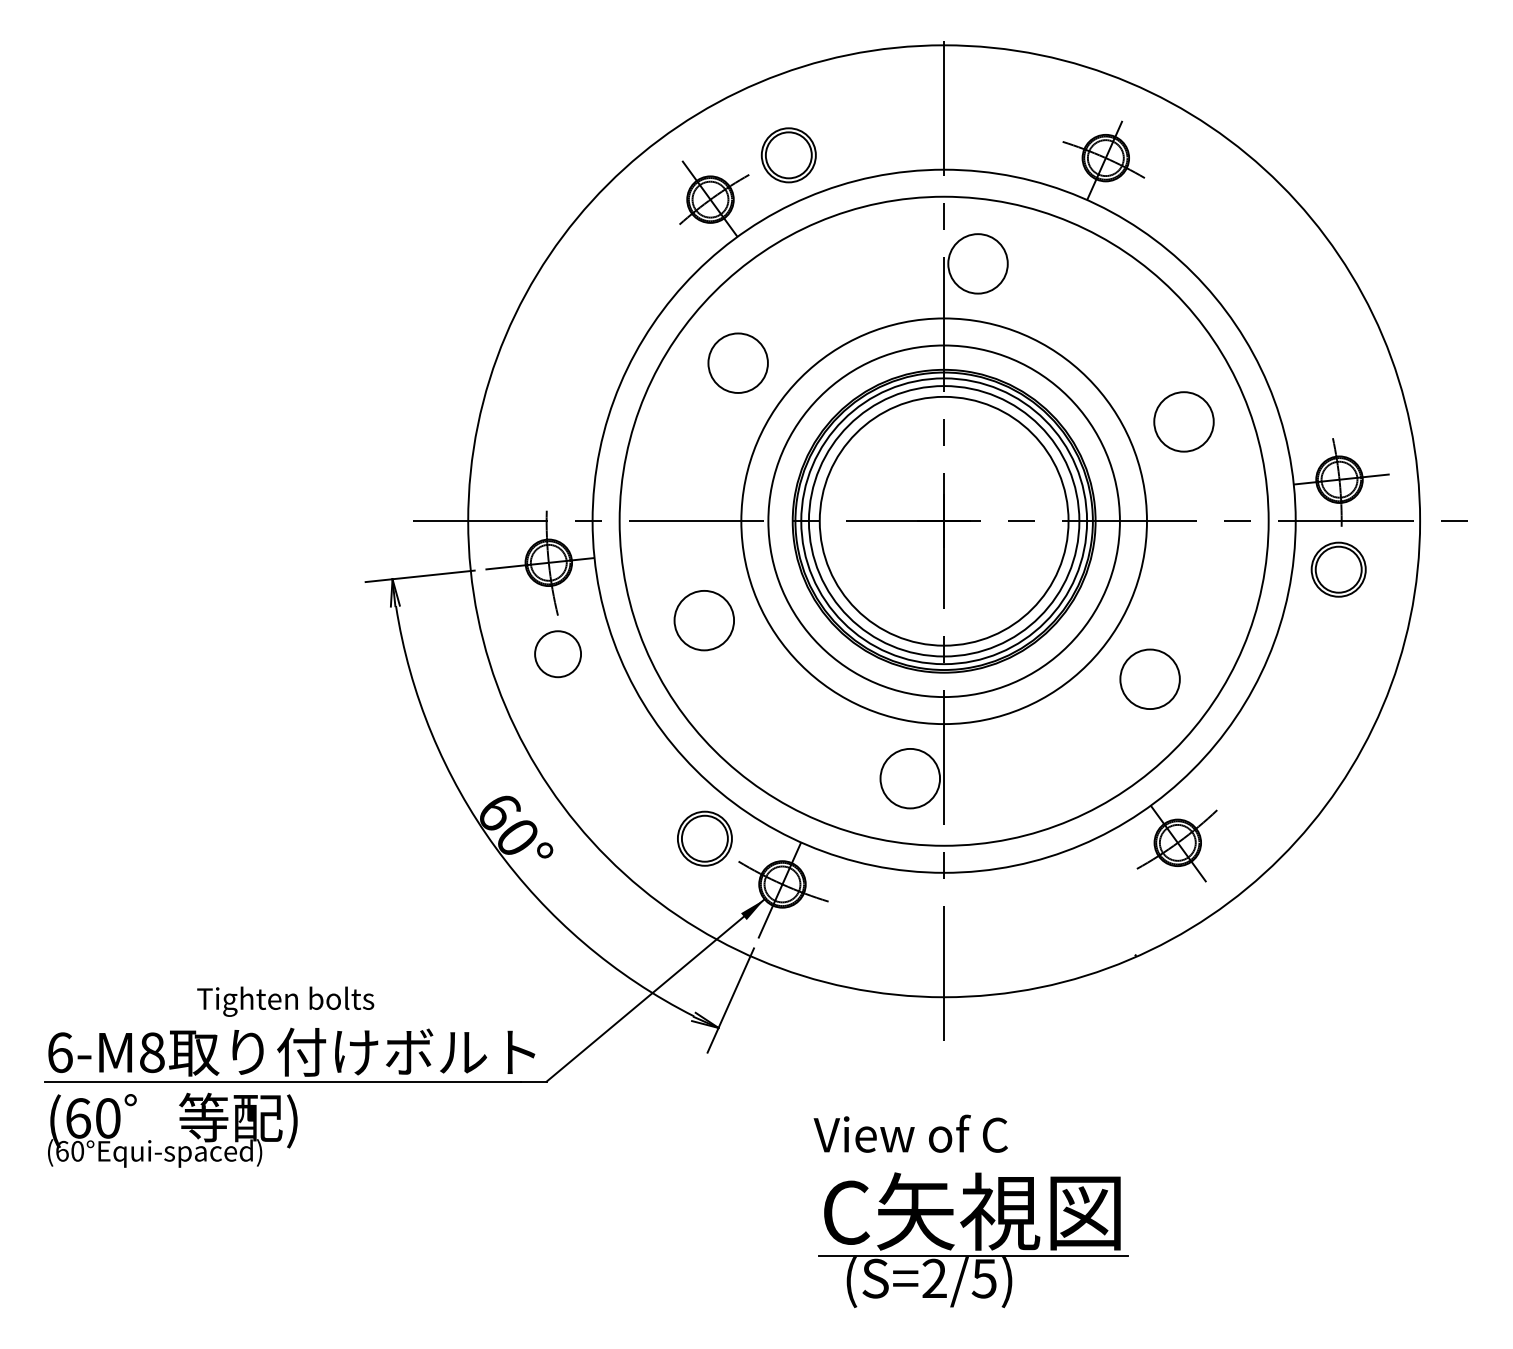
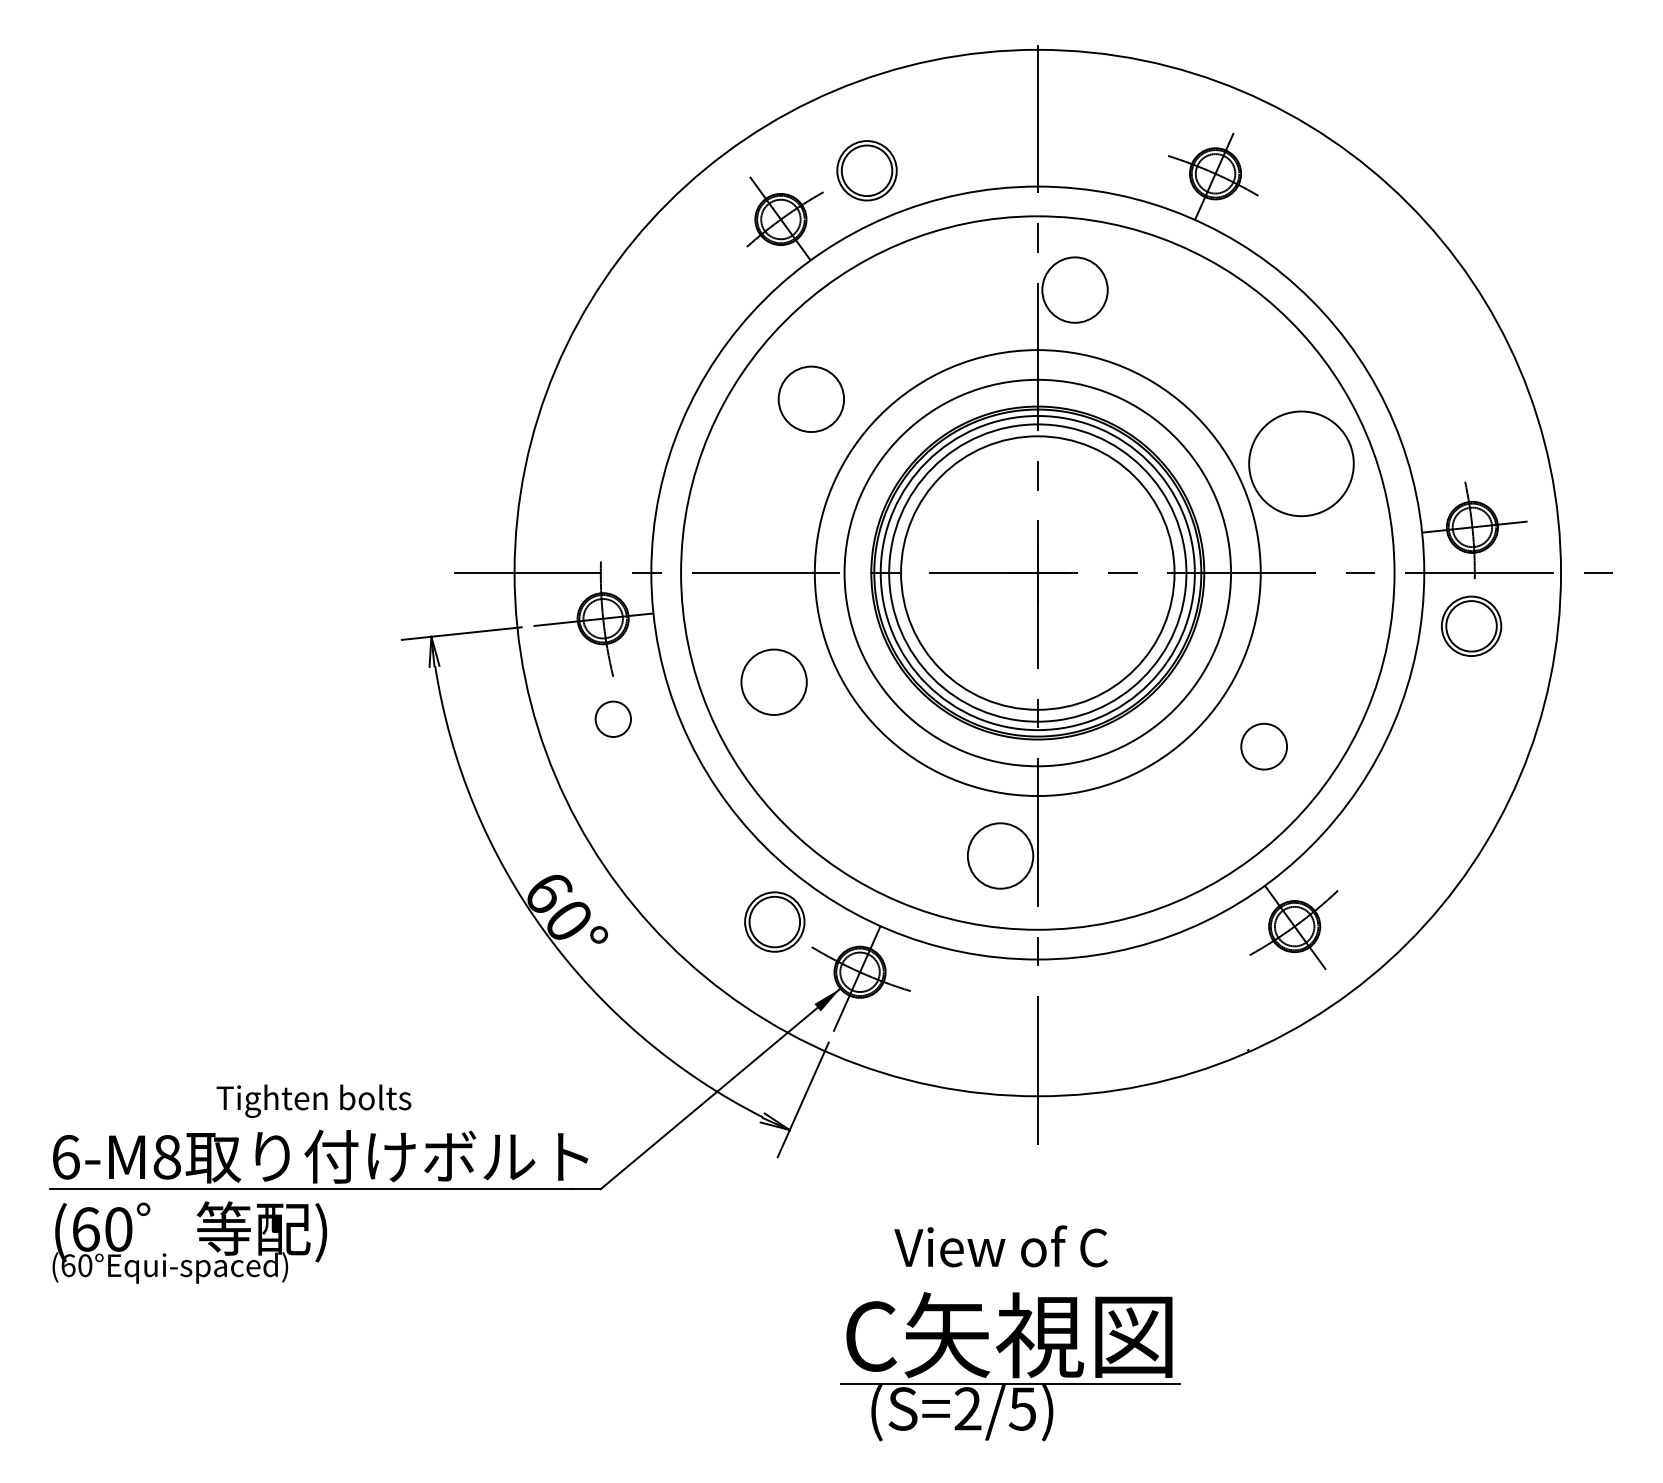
circle: (1183, 421) -> (1300, 463), size x1.6
circle: (557, 654) -> (612, 719), size x0.7
circle: (1149, 678) -> (1263, 745), size x0.7
part: (973, 1240) -> (1010, 1367), moved

